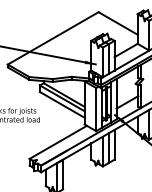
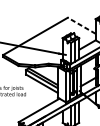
line: (118, 23) -> (82, 25), solid -> dashed

